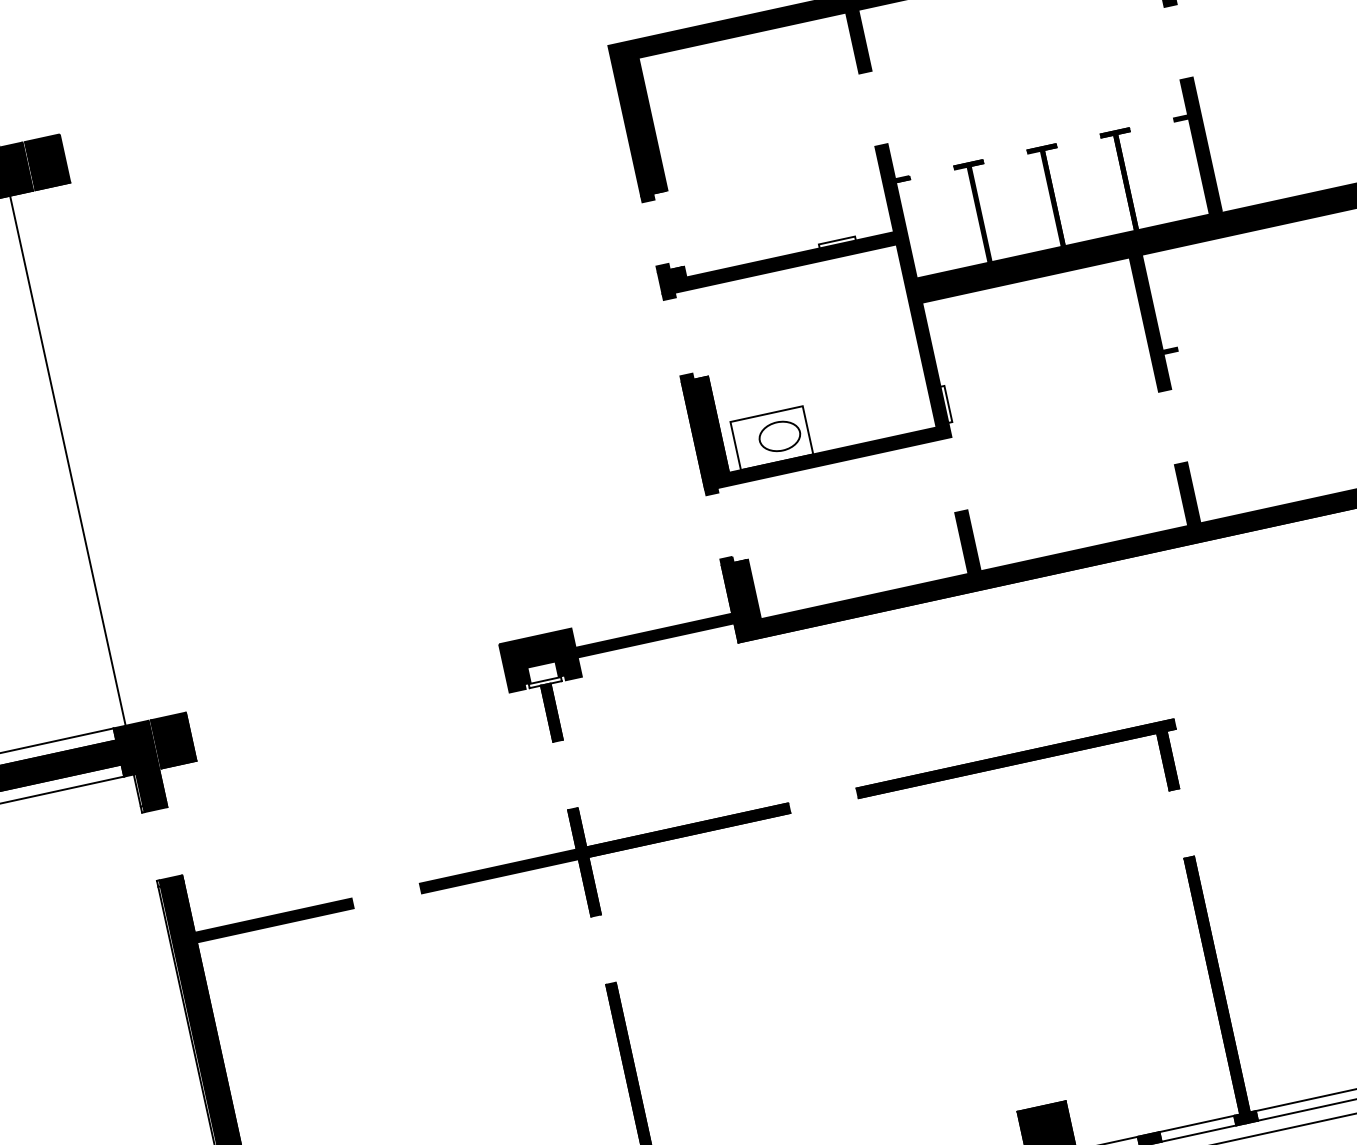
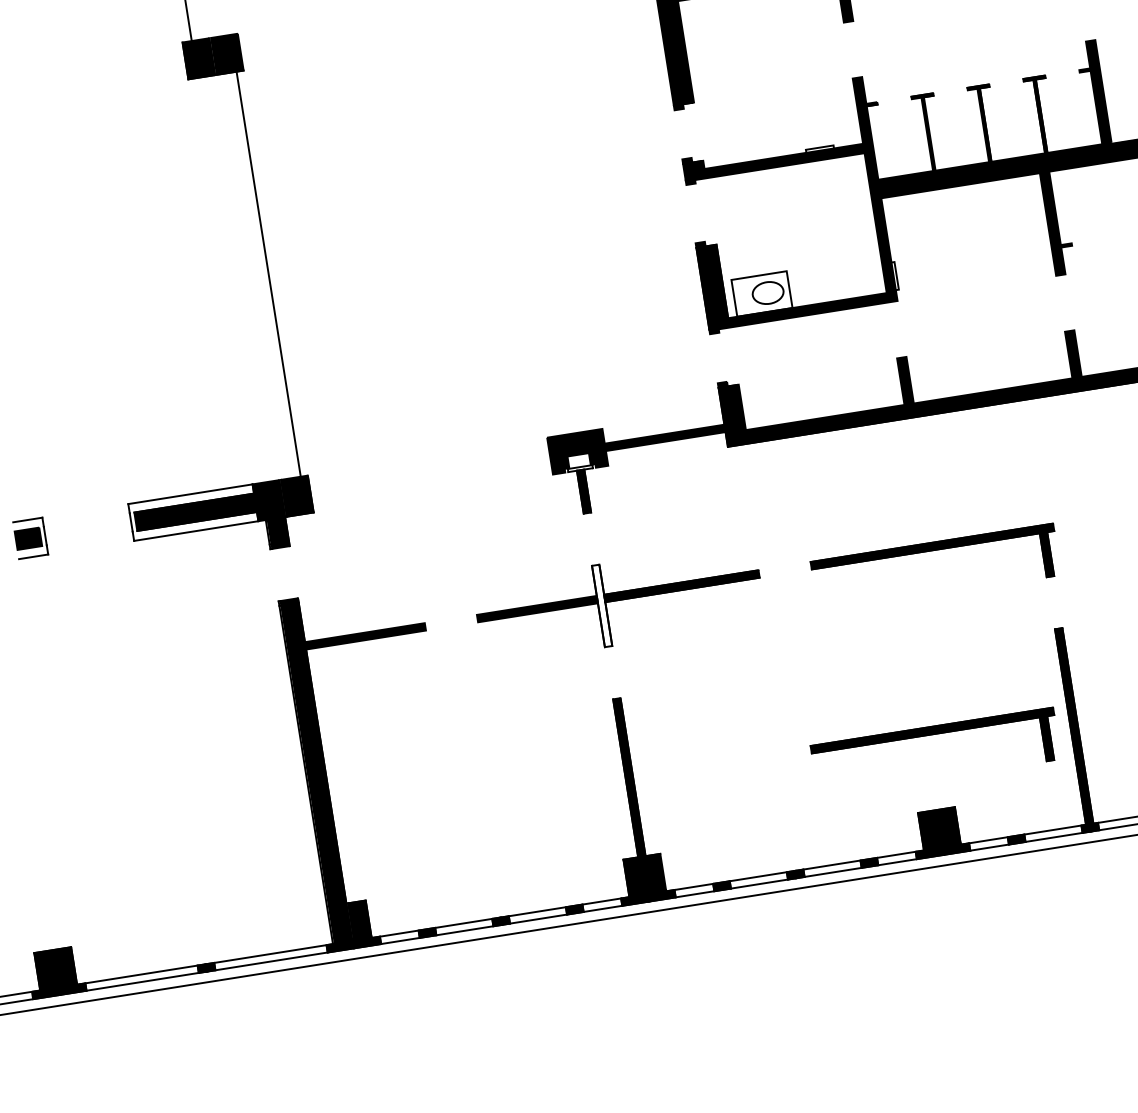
line: (67, 459) -> (268, 273), moved
fill: (584, 861) -> (602, 605), removed
part: (1030, 1006) -> (932, 734), added

